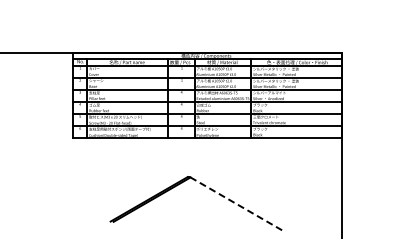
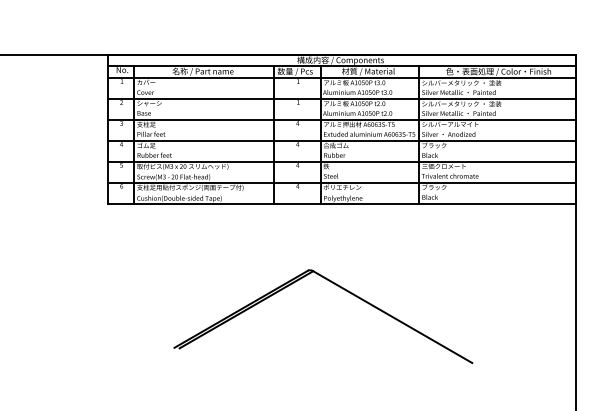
line: (236, 203) -> (393, 316), dashed -> solid

